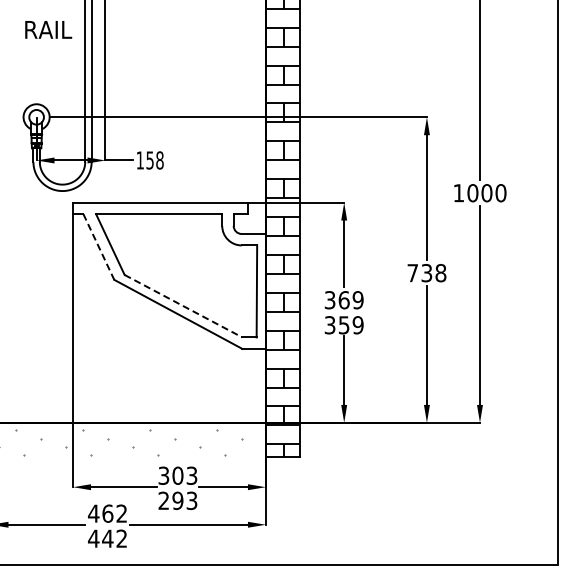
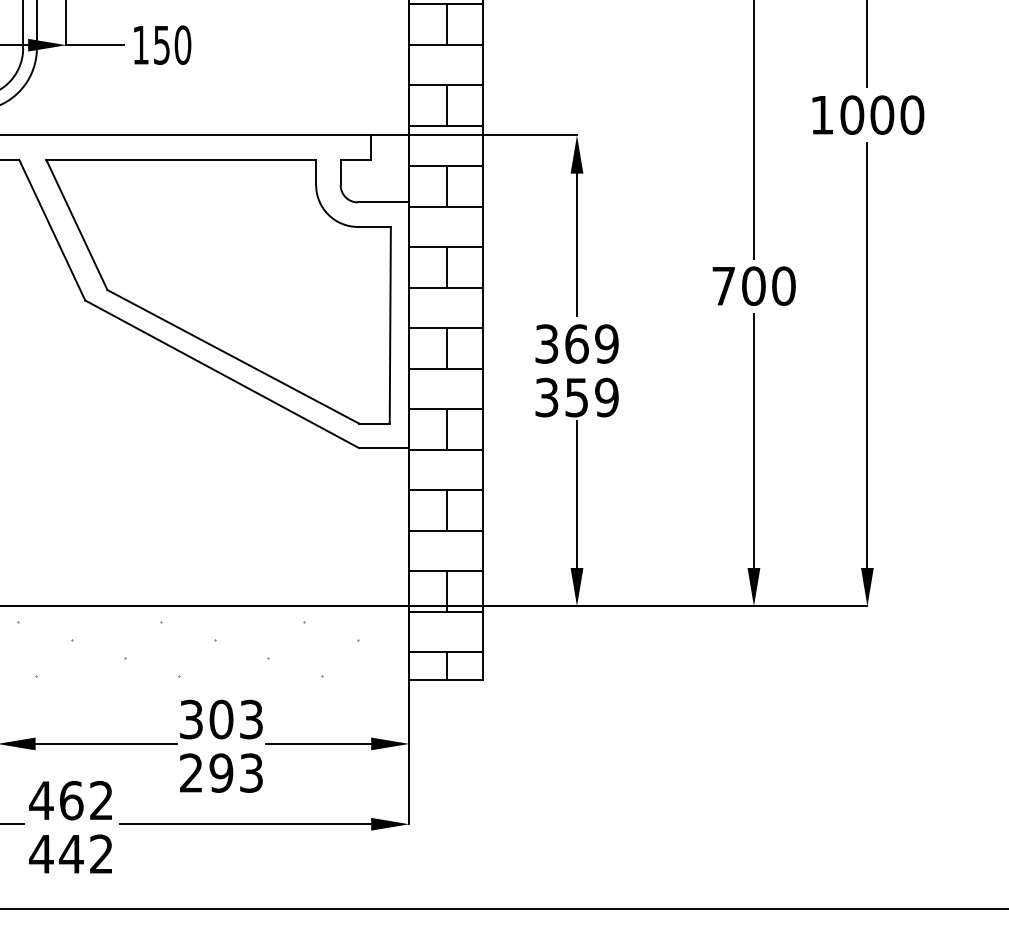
text: (159, 160) -> (181, 45), 158 -> 150
line: (99, 247) -> (53, 231), dashed -> solid
text: (433, 273) -> (767, 286), 738 -> 700
line: (183, 306) -> (233, 357), dashed -> solid

